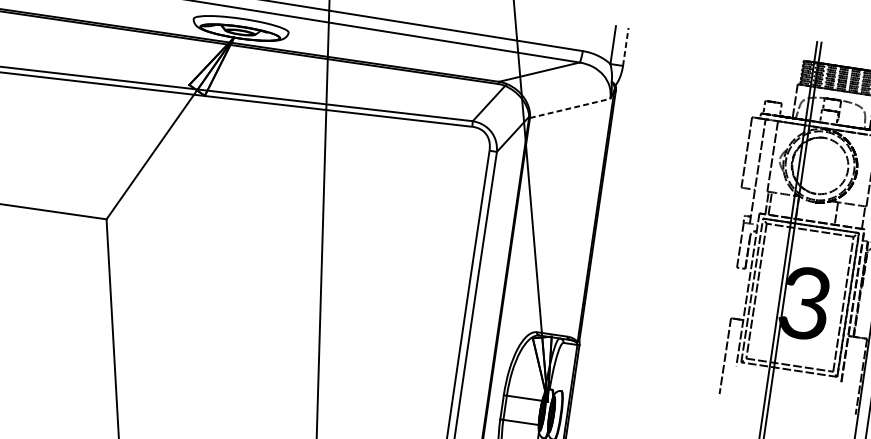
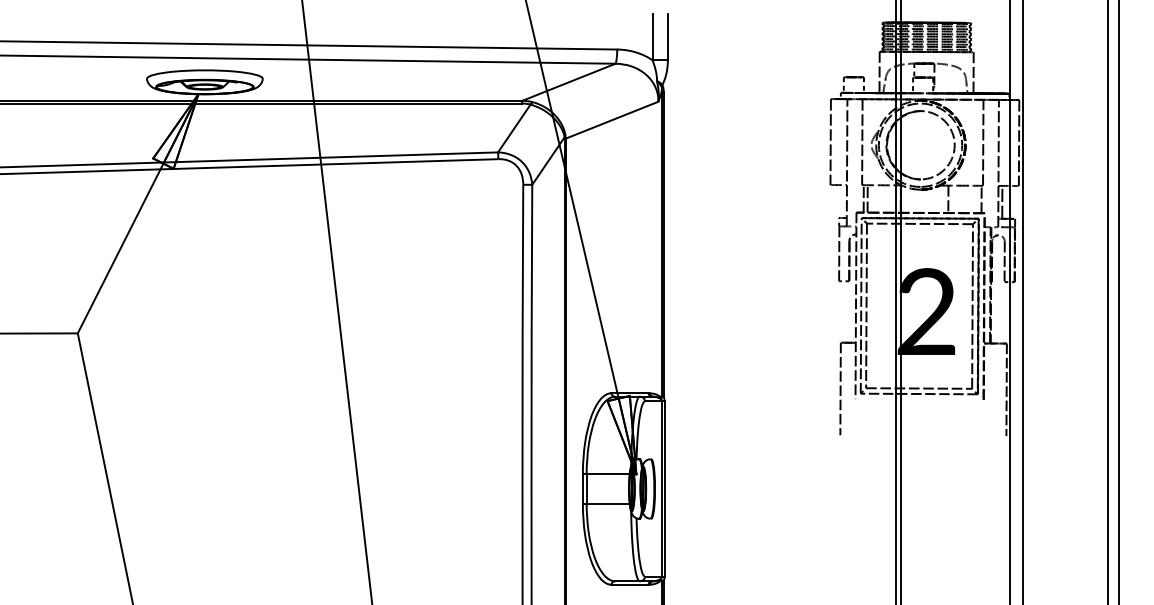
line: (625, 46) -> (667, 36), dashed -> solid
line: (570, 108) -> (612, 120), dashed -> solid
text: (804, 303) -> (926, 312), 3 -> 2

